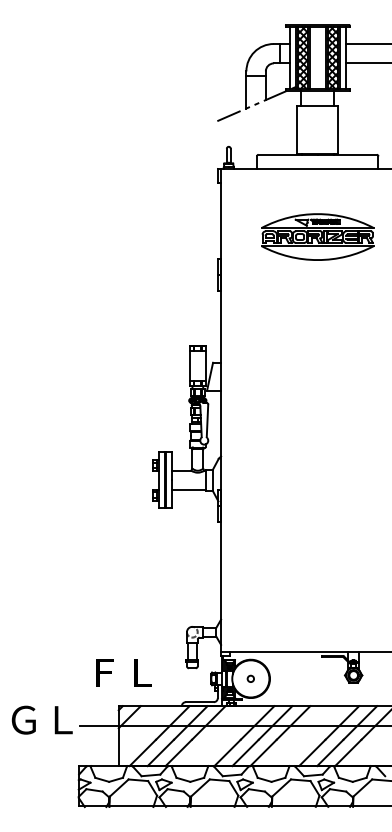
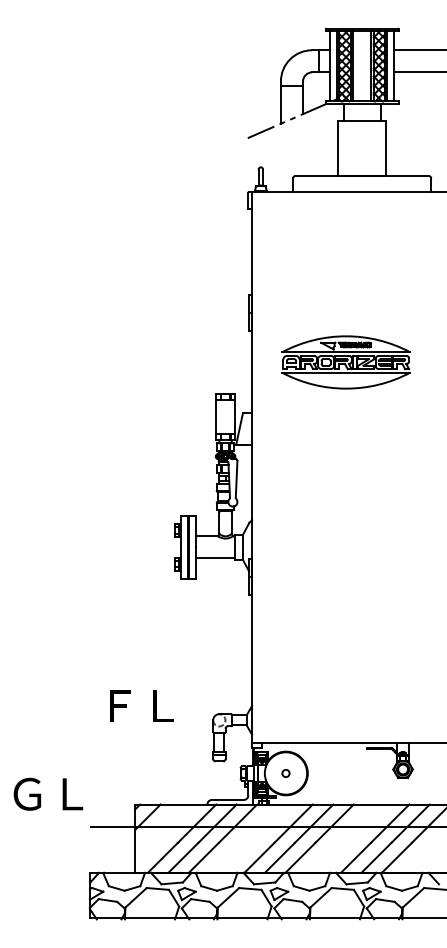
part: (317, 236) -> (345, 361), moved
text: (123, 672) -> (140, 705), moved
text: (41, 719) -> (47, 793), moved

